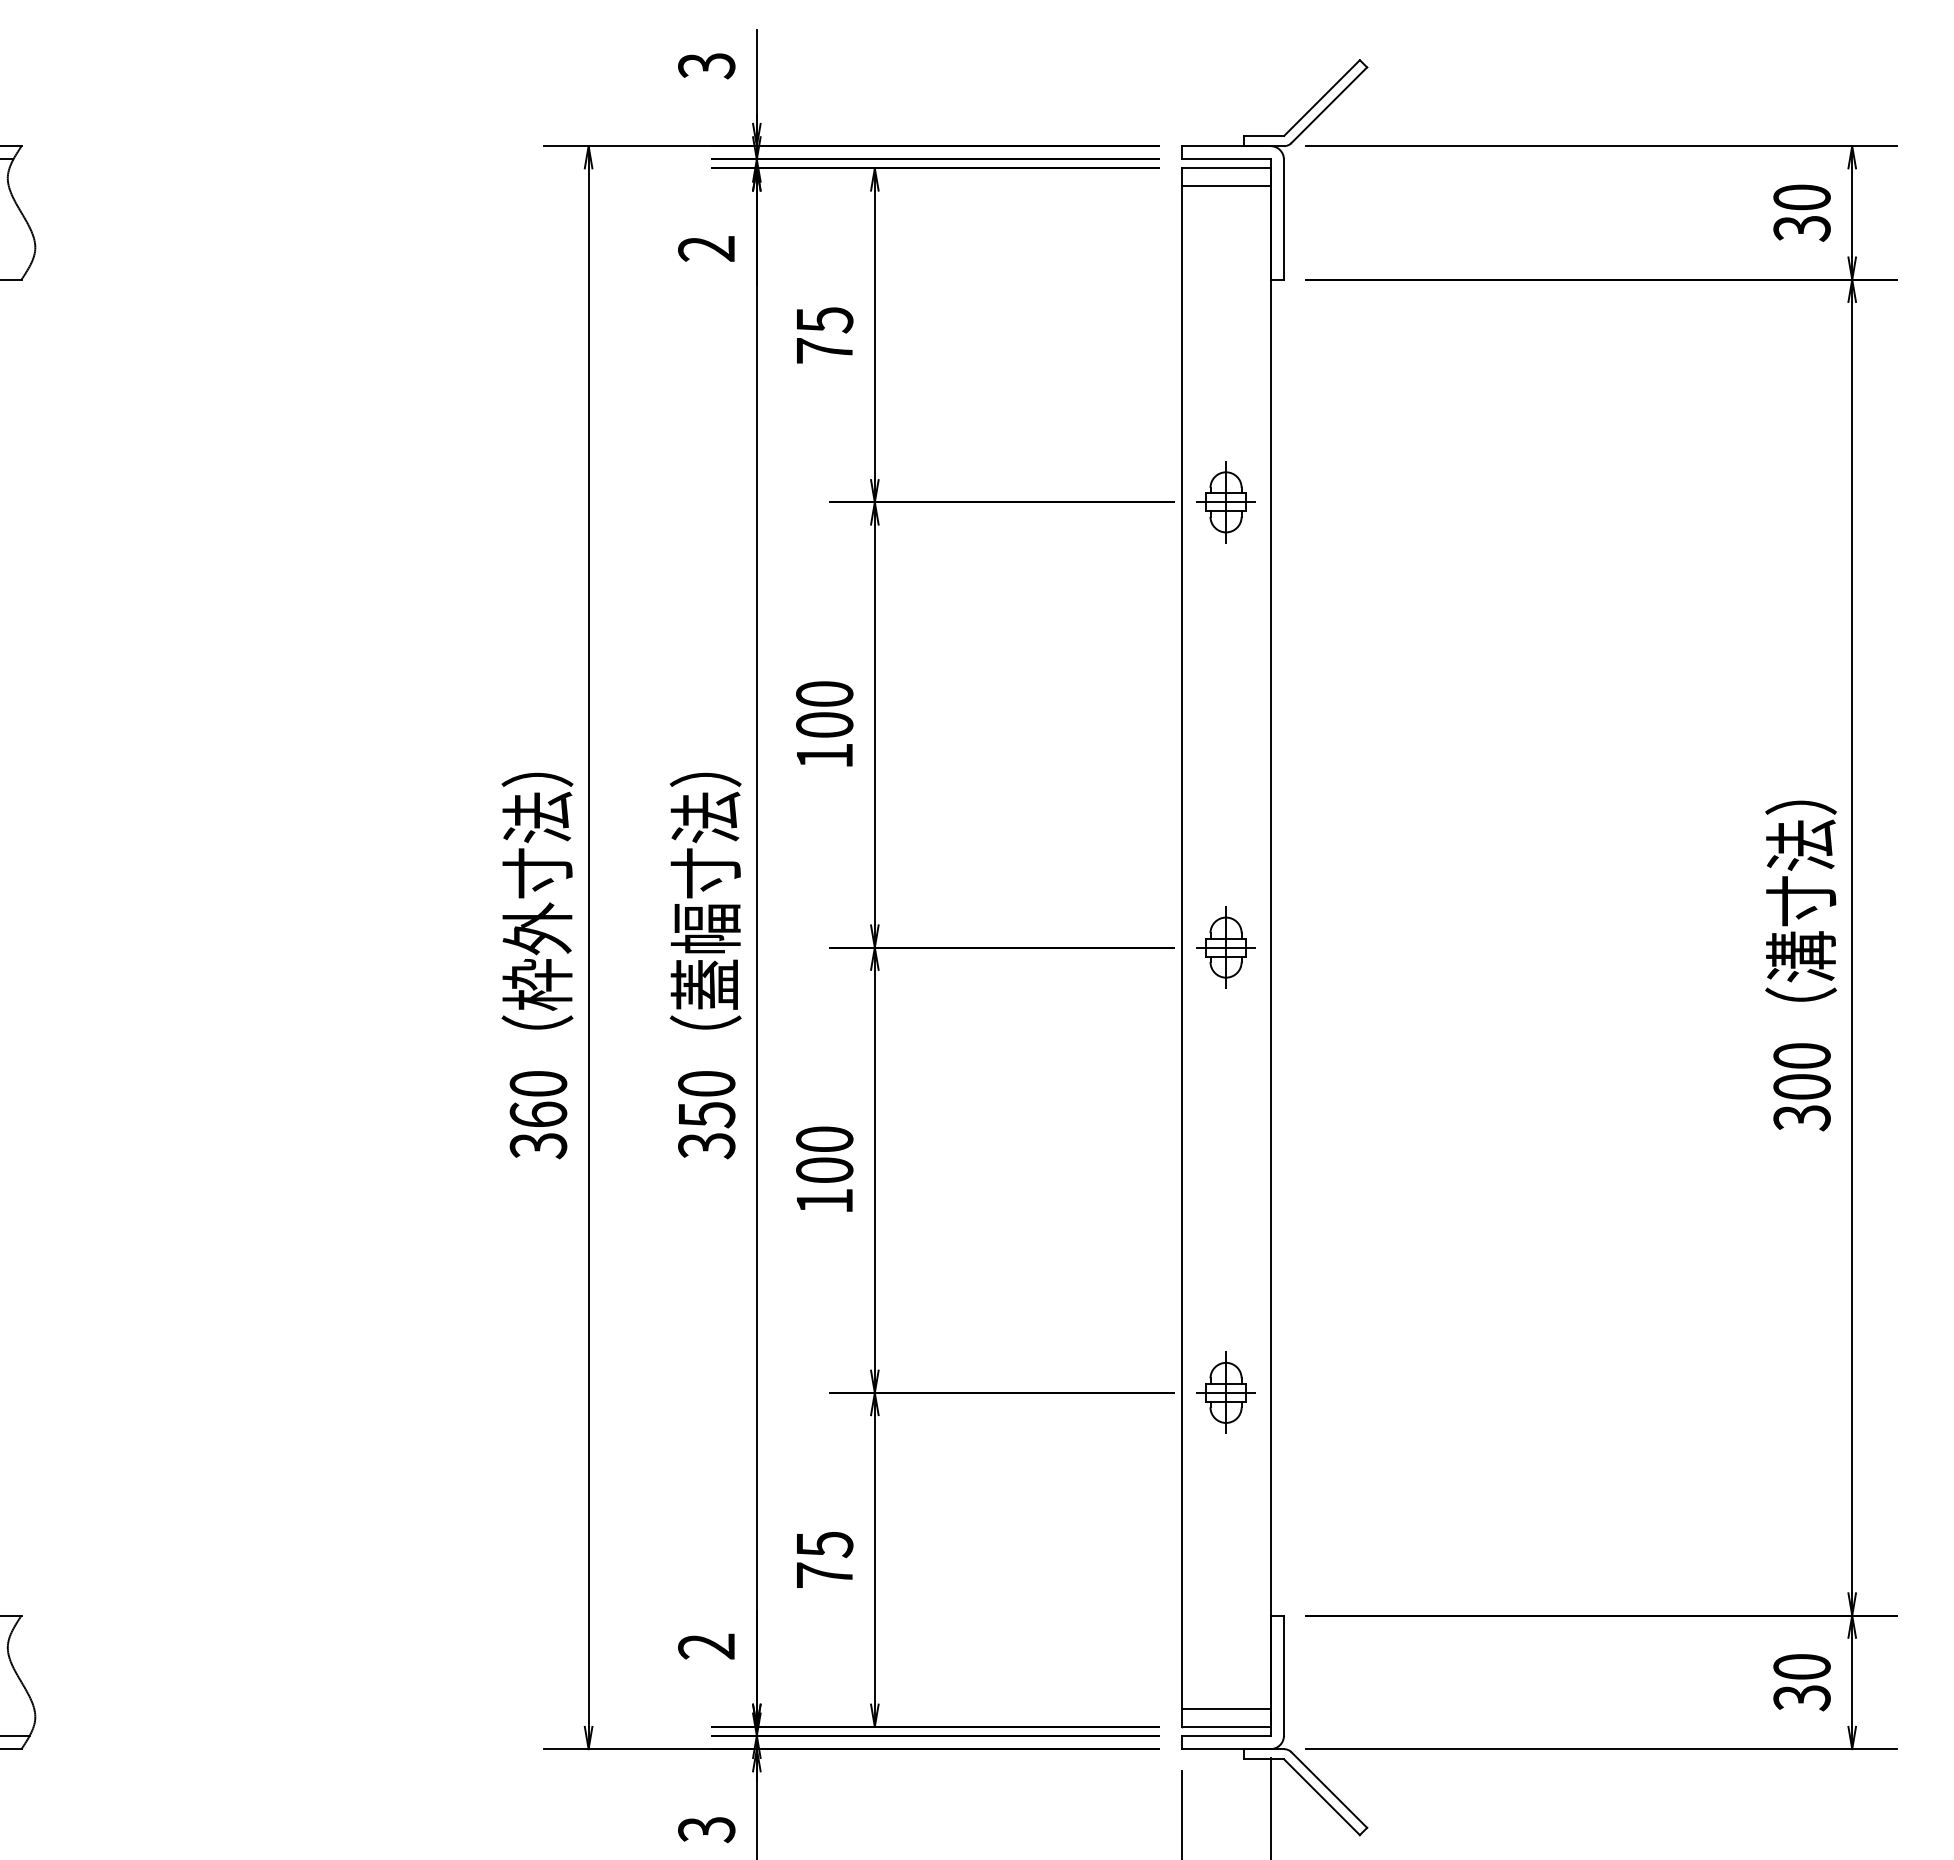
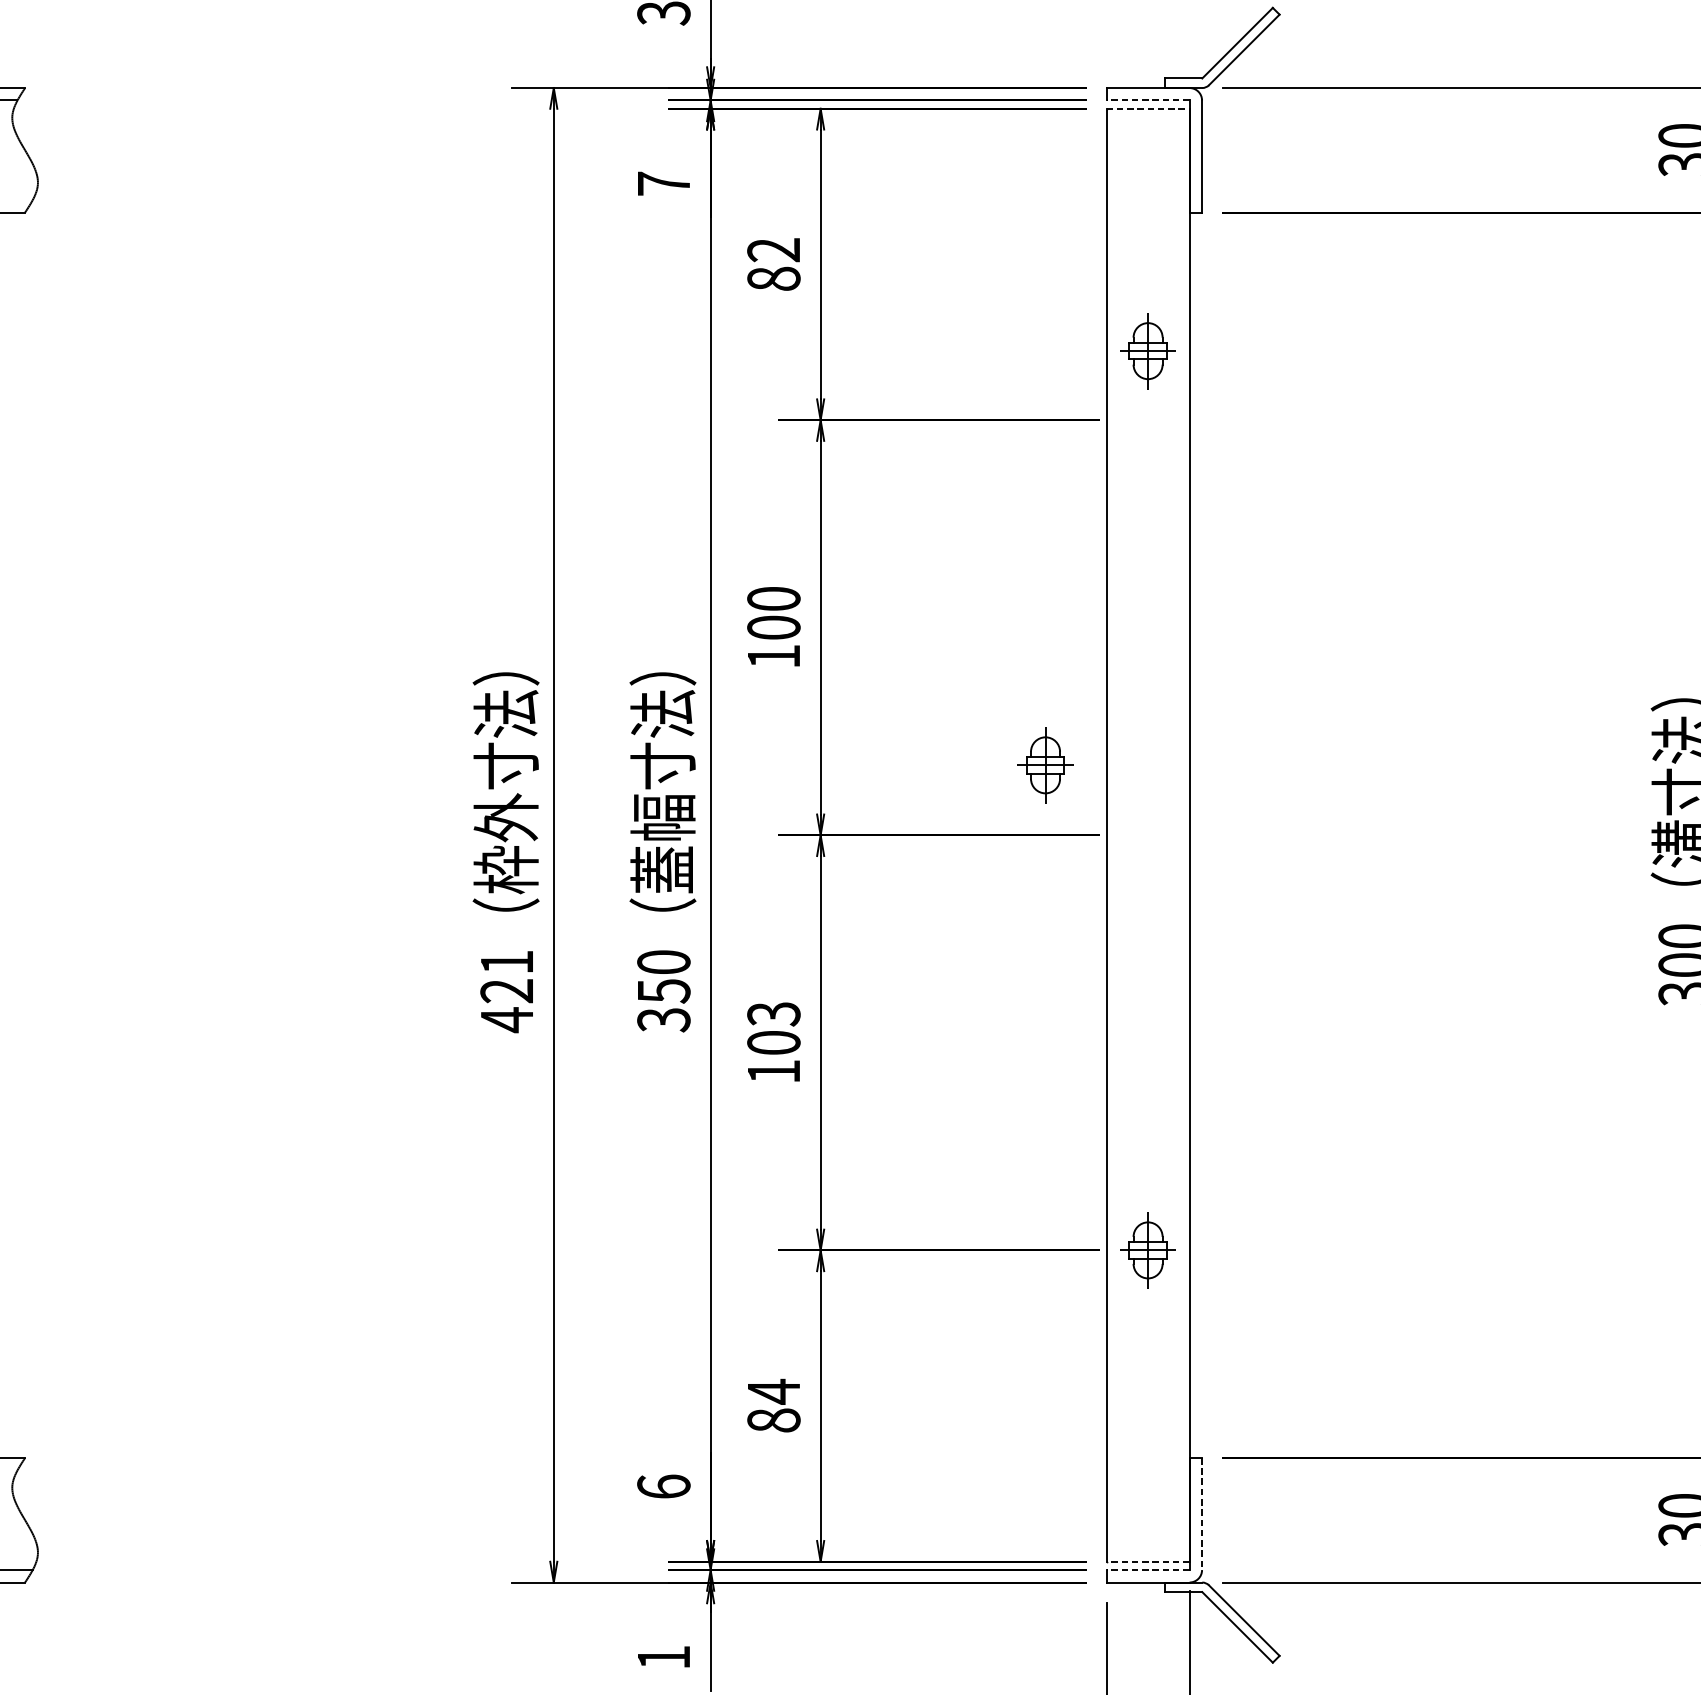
line: (1226, 159) -> (1148, 100), solid -> dashed
line: (1226, 168) -> (1148, 108), solid -> dashed
line: (1225, 186) -> (1147, 125), removed
text: (706, 248) -> (663, 183), 2 -> 7
text: (824, 335) -> (773, 264), 75 -> 82
part: (1225, 502) -> (1147, 351), moved
part: (1225, 947) -> (1045, 765), moved
text: (538, 1115) -> (507, 991), 360 -> 421
text: (824, 1139) -> (773, 1014), 100 -> 103
text: (824, 1559) -> (773, 1405), 75 -> 84
text: (706, 1646) -> (663, 1486), 2 -> 6
line: (1283, 1676) -> (1201, 1514), solid -> dashed
line: (1225, 1709) -> (1147, 1545), removed
line: (1226, 1726) -> (1148, 1561), solid -> dashed
line: (1226, 1735) -> (1148, 1569), solid -> dashed
text: (706, 1830) -> (663, 1658), 3 -> 1

